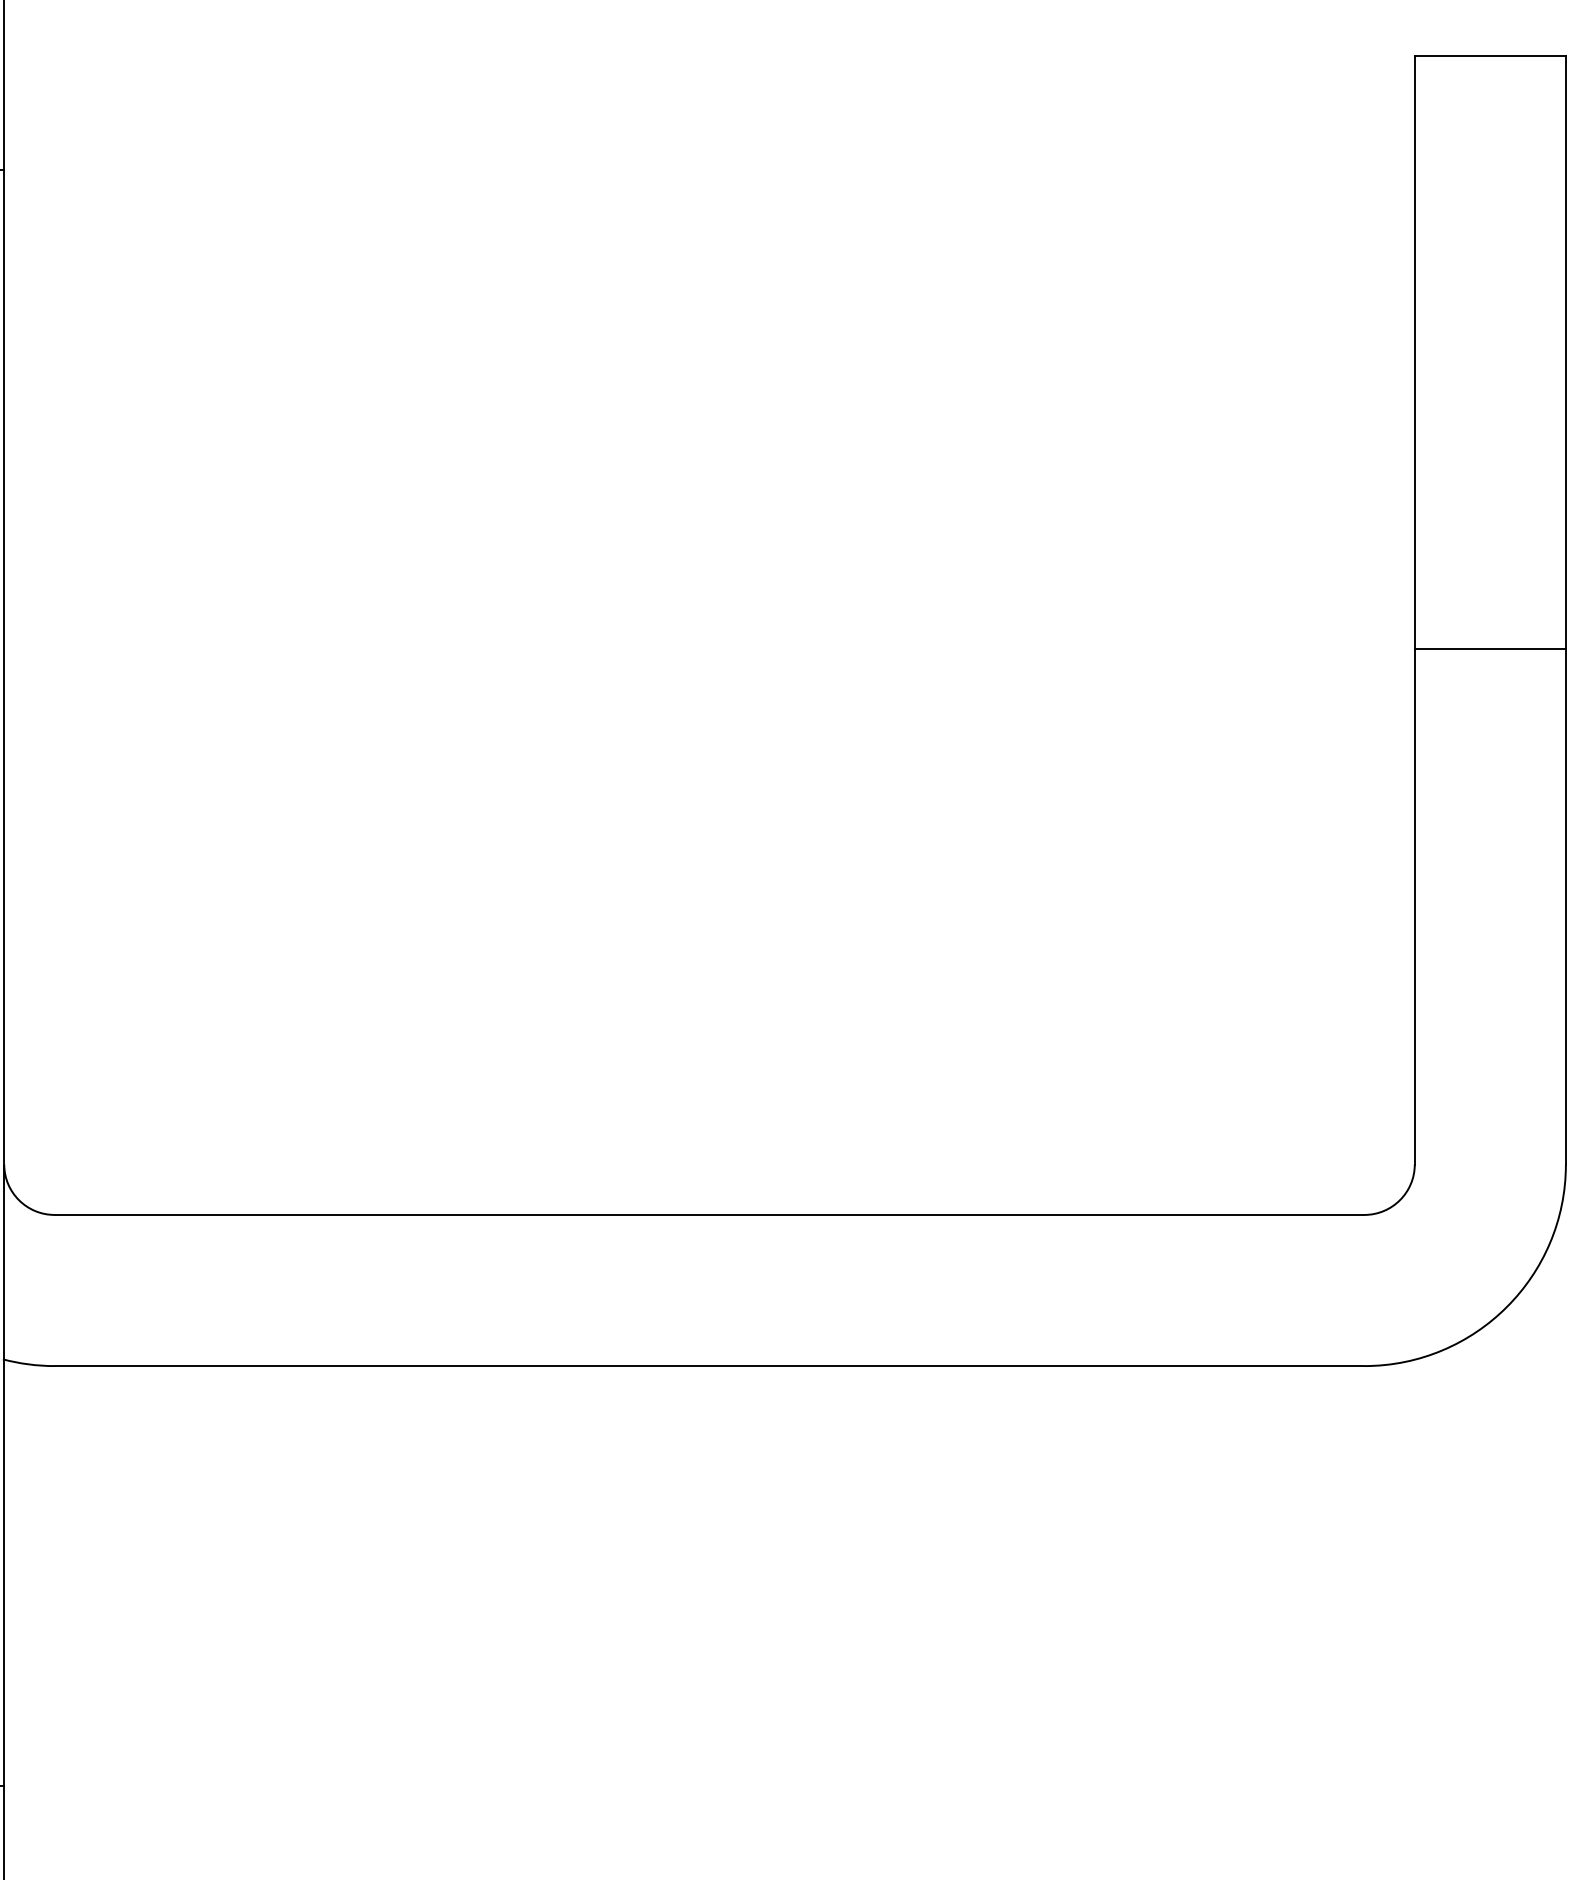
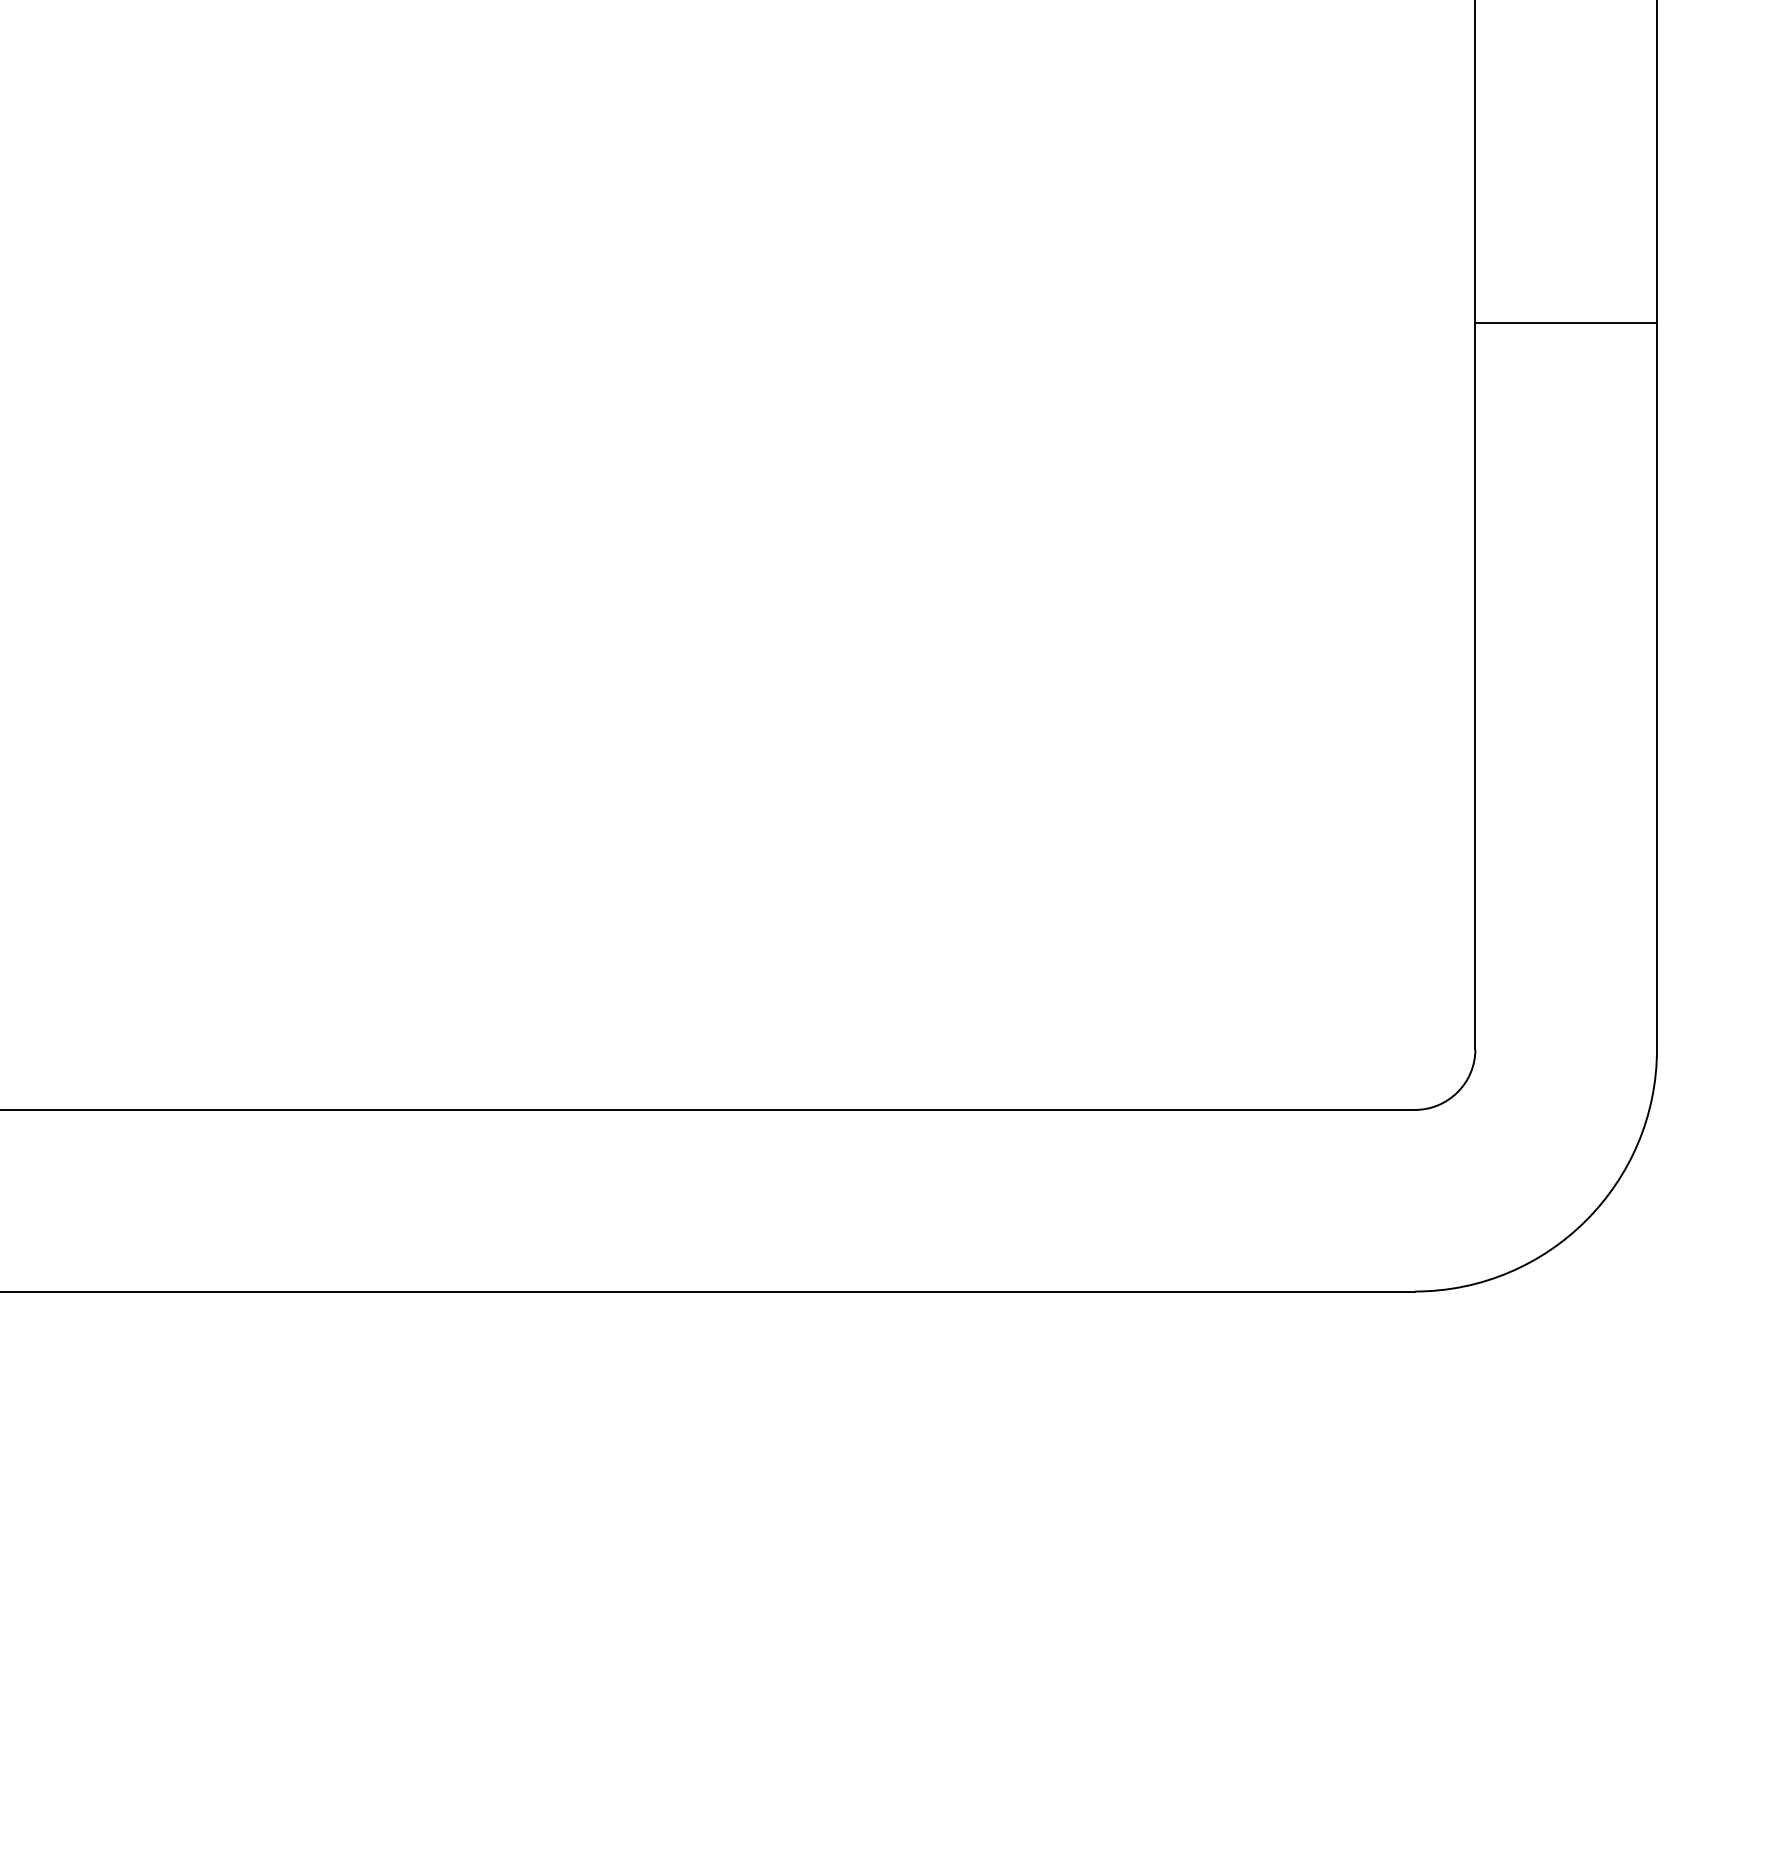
line: (1489, 649) -> (1565, 323), moved

